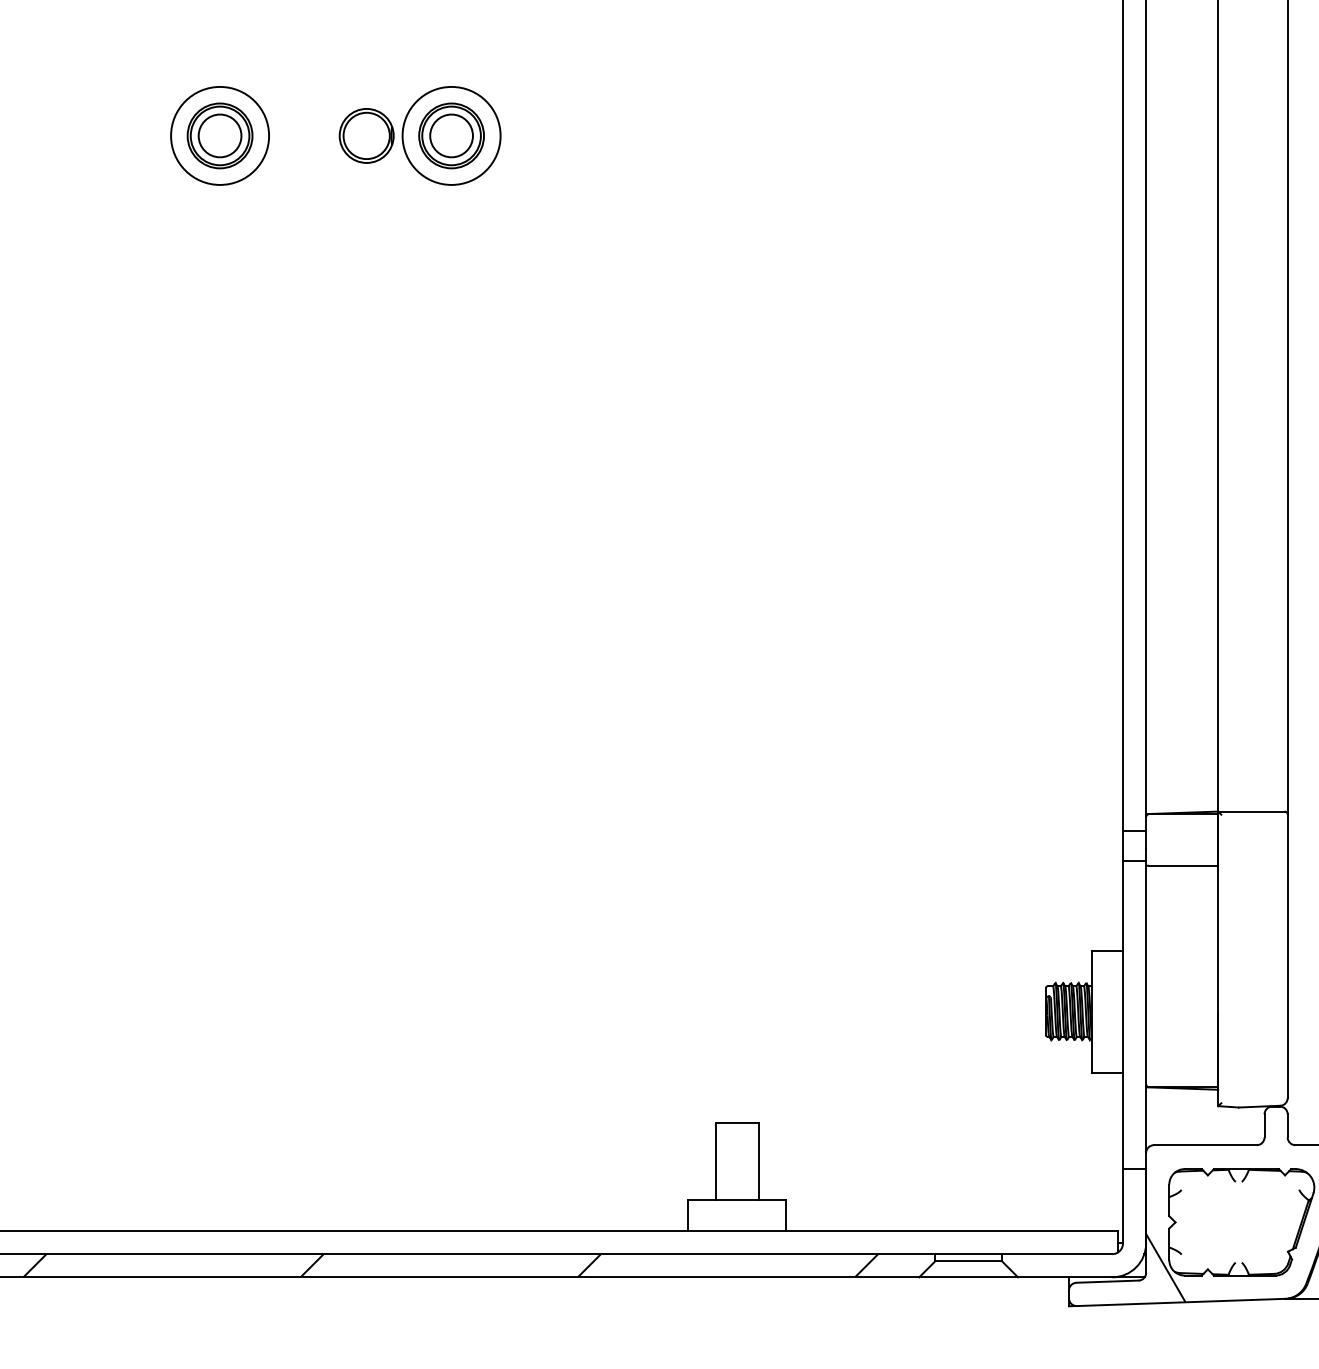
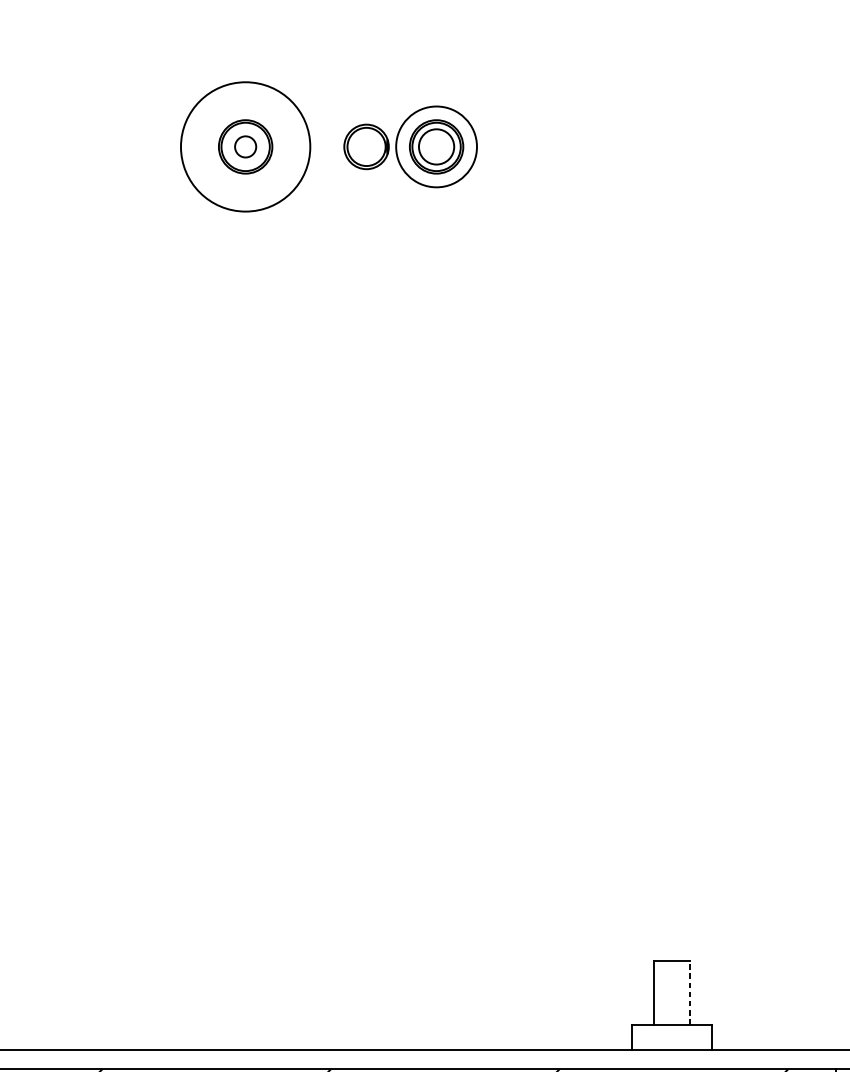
circle: (219, 135) -> (245, 146), size x0.6
circle: (220, 135) -> (245, 146), size x1.6
line: (758, 1161) -> (689, 992), solid -> dashed

